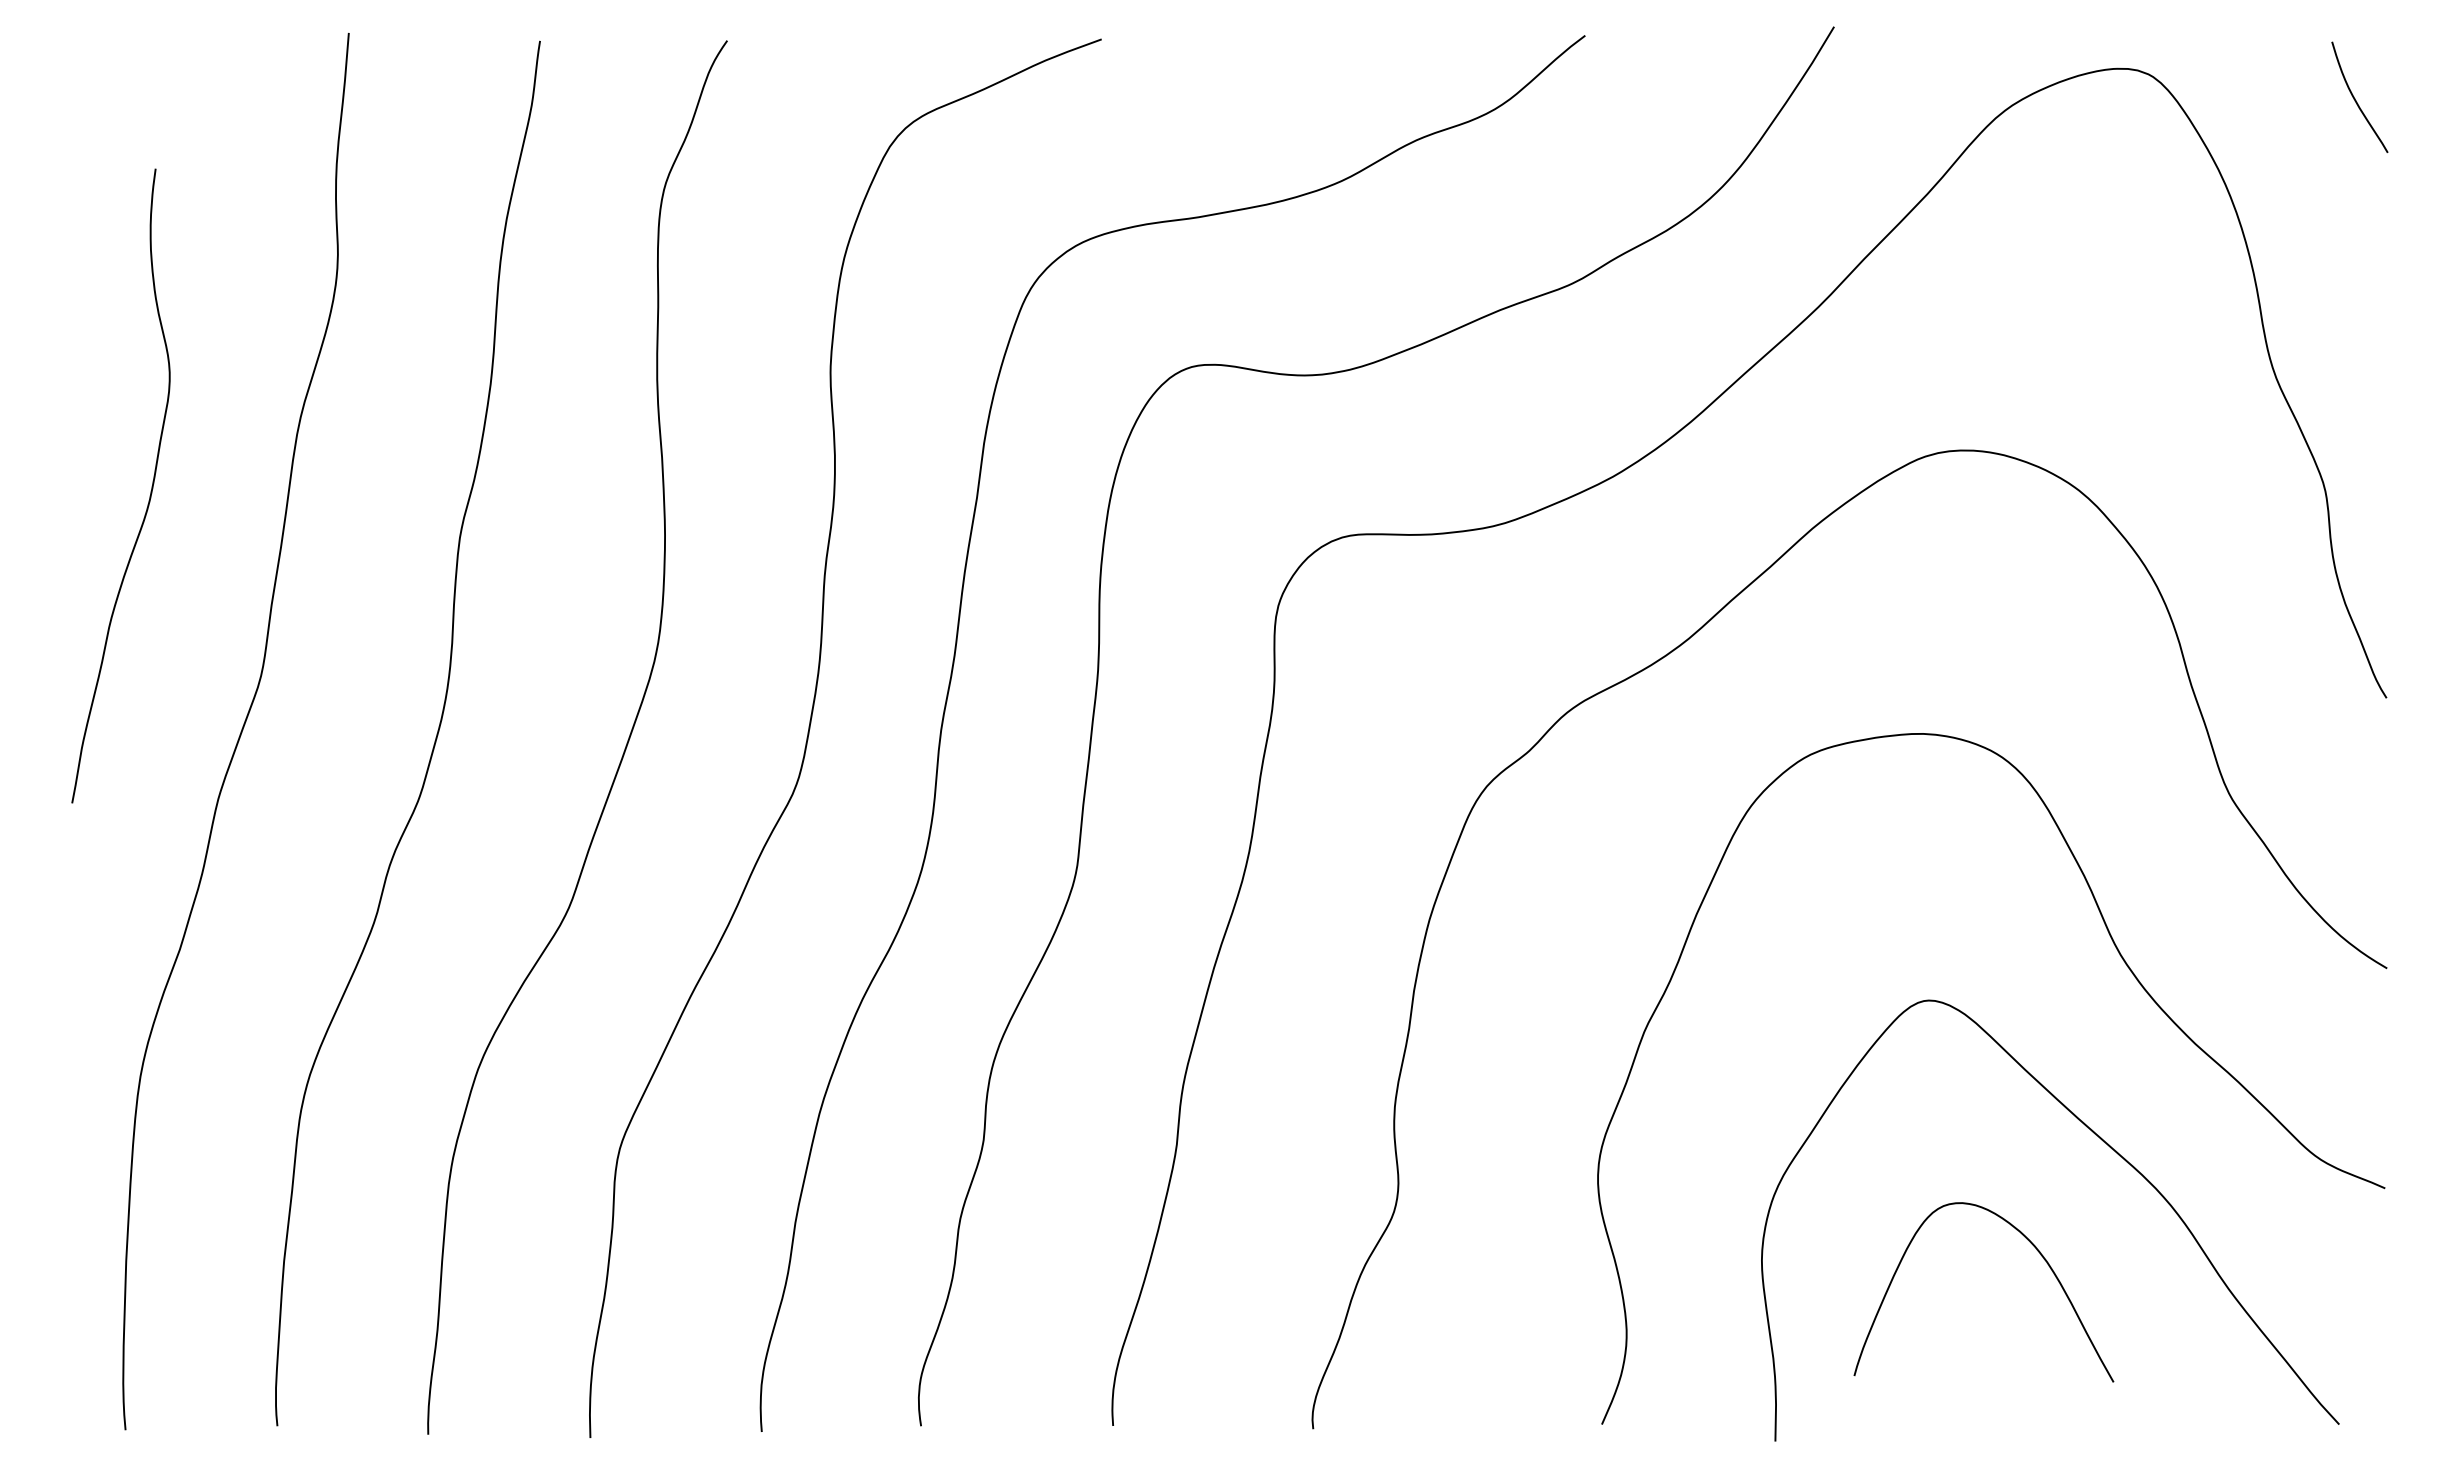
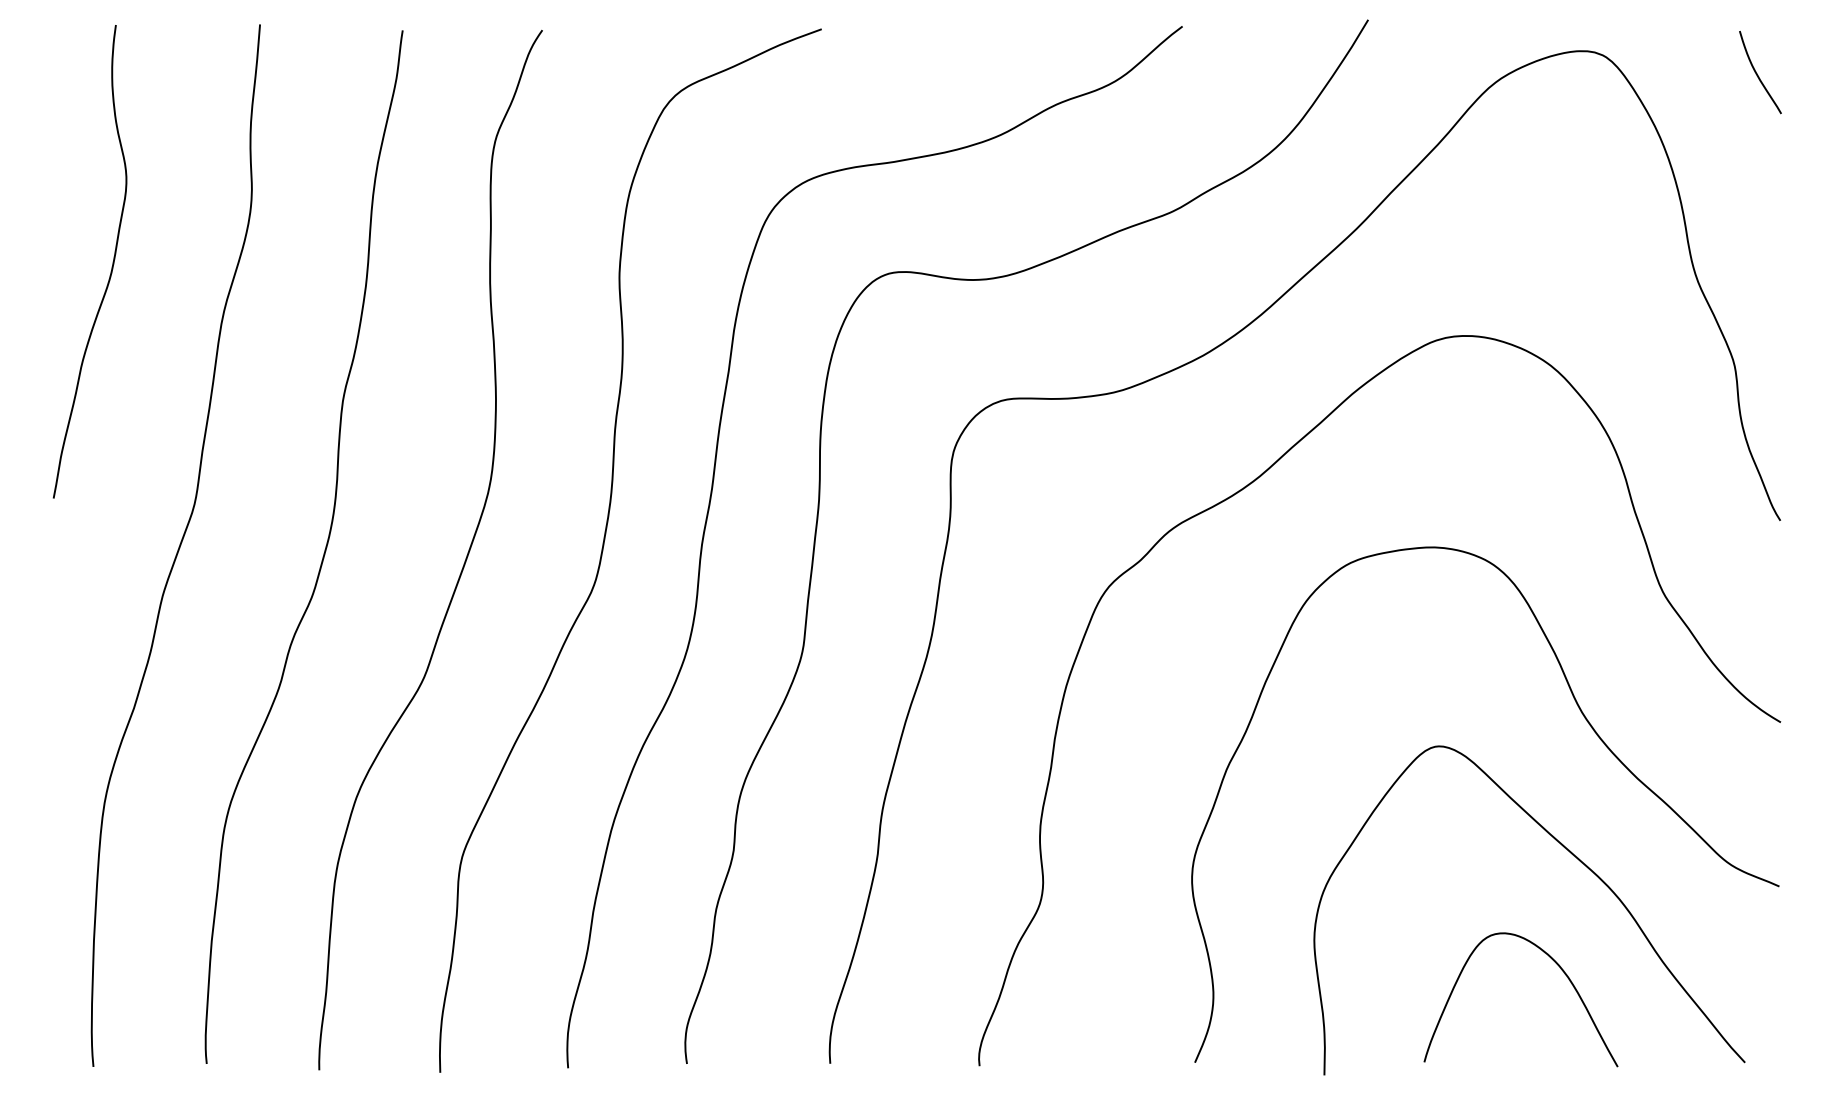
curve: (150, 491) -> (112, 265), moved
curve: (2036, 1250) -> (1560, 968), moved

